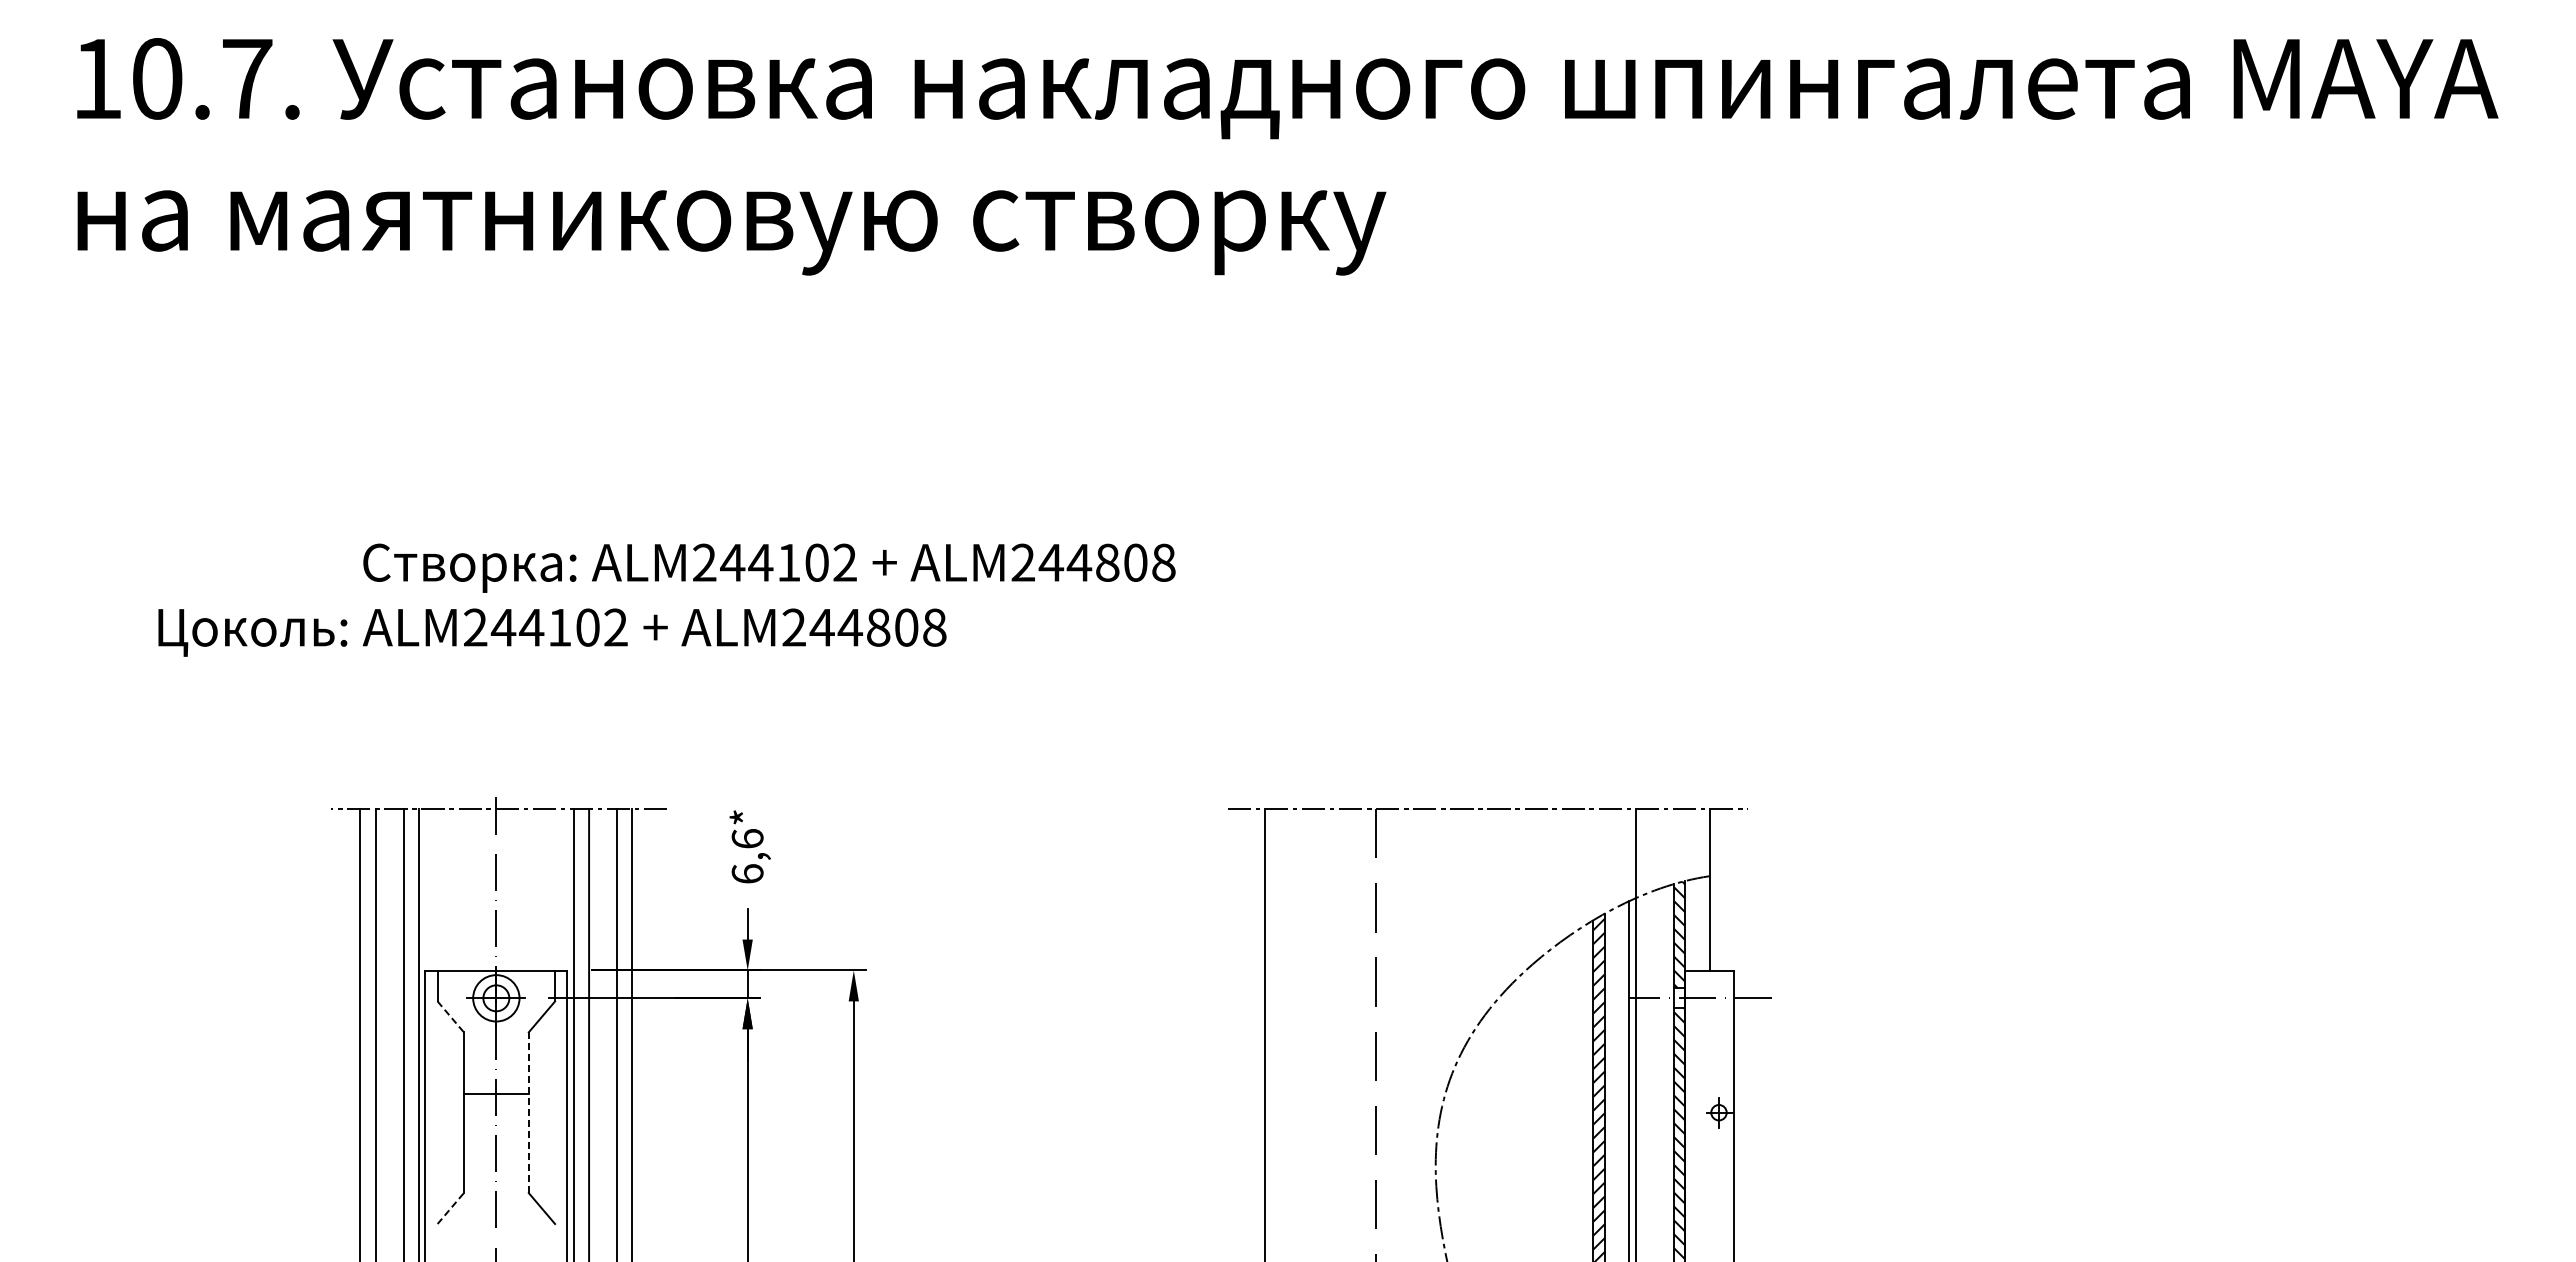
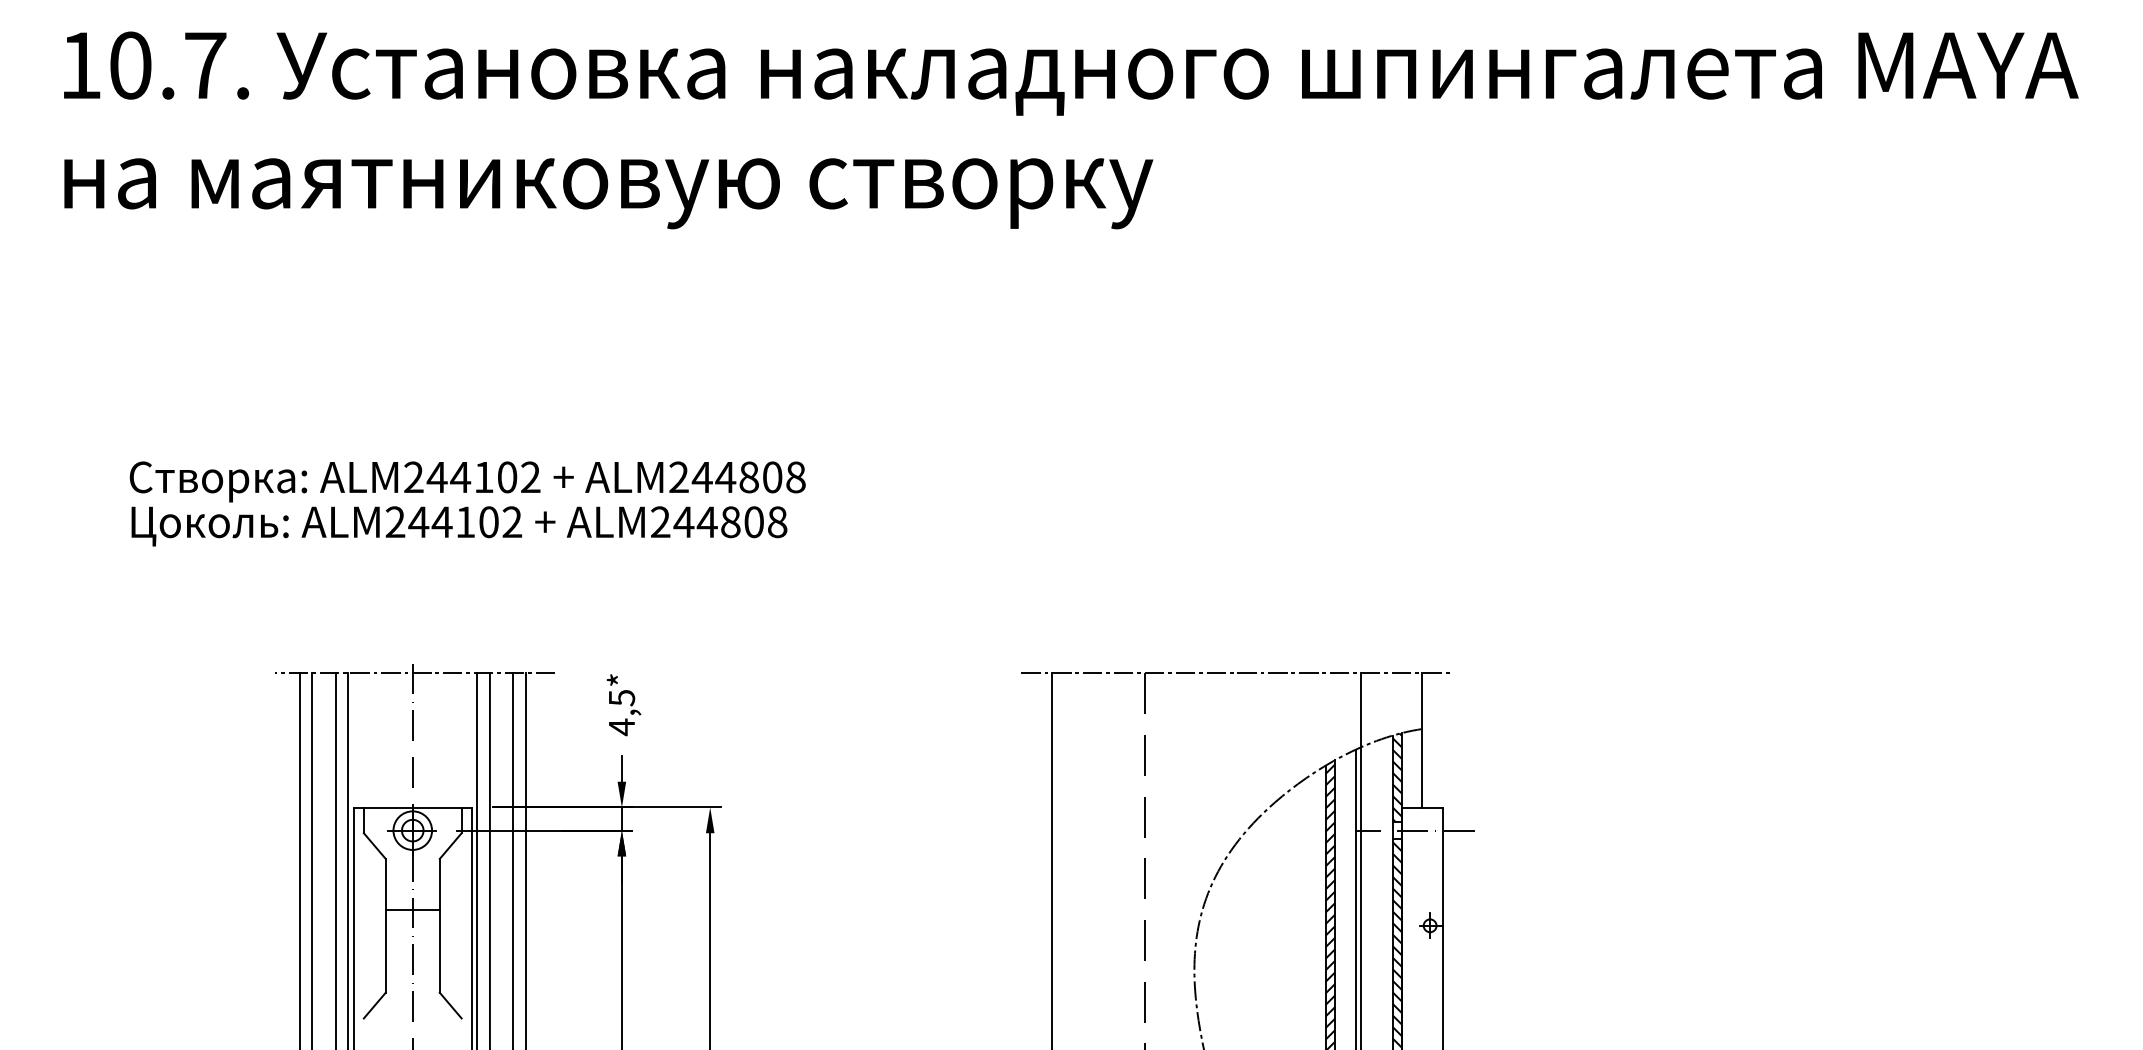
text: (769, 567) -> (467, 481), moved
text: (747, 856) -> (621, 712), 6,6* -> 4,5*
line: (451, 1017) -> (375, 846), dashed -> solid
line: (528, 1113) -> (439, 926), dashed -> solid
line: (451, 1208) -> (375, 1005), dashed -> solid

